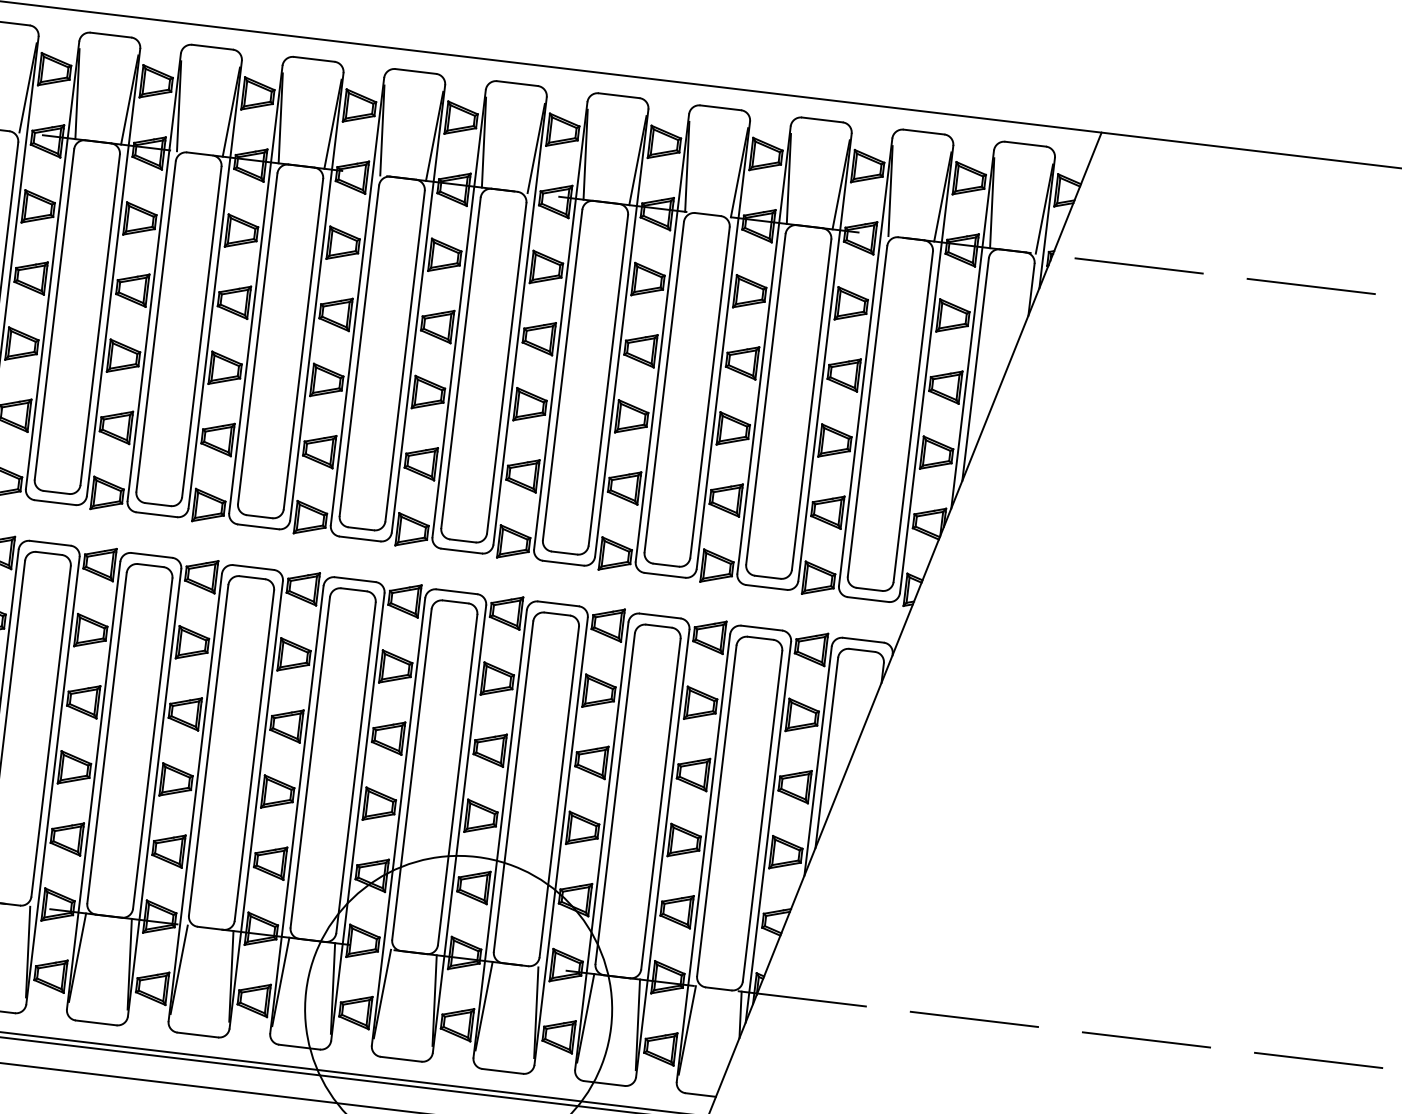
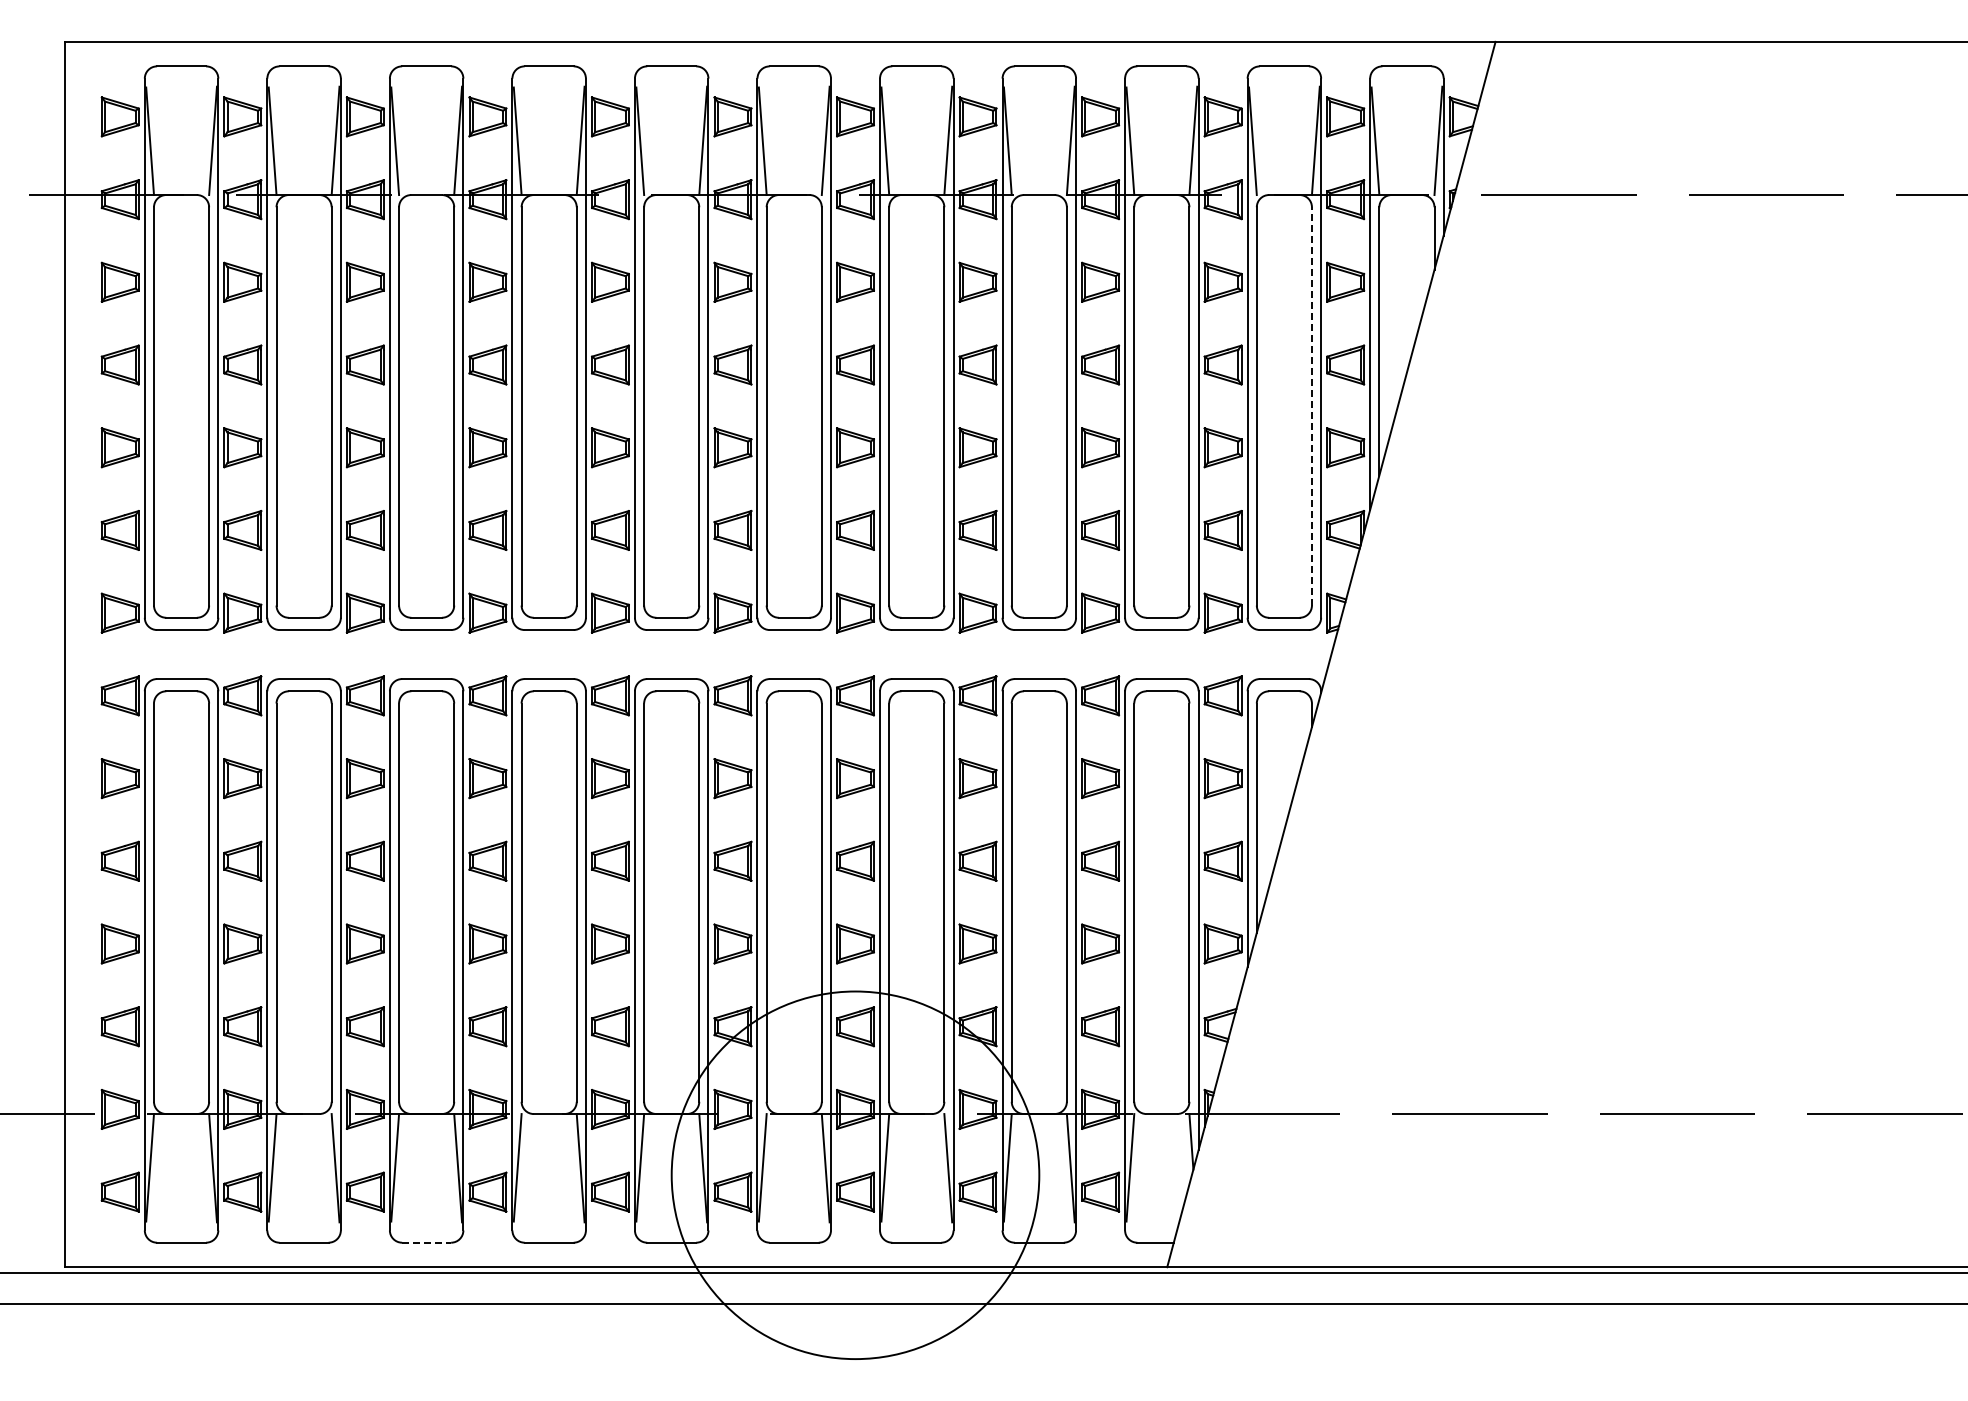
line: (912, 416) -> (1311, 405), solid -> dashed
line: (96, 1022) -> (426, 1242), solid -> dashed

